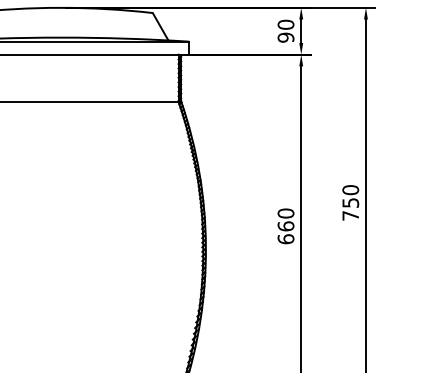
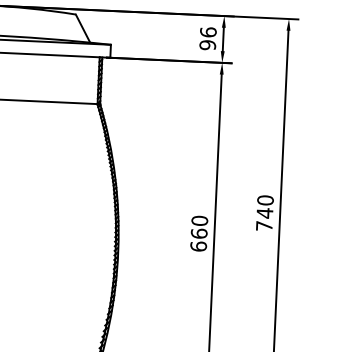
text: (285, 24) -> (207, 32), 90 -> 96
text: (350, 202) -> (264, 212), 750 -> 740

